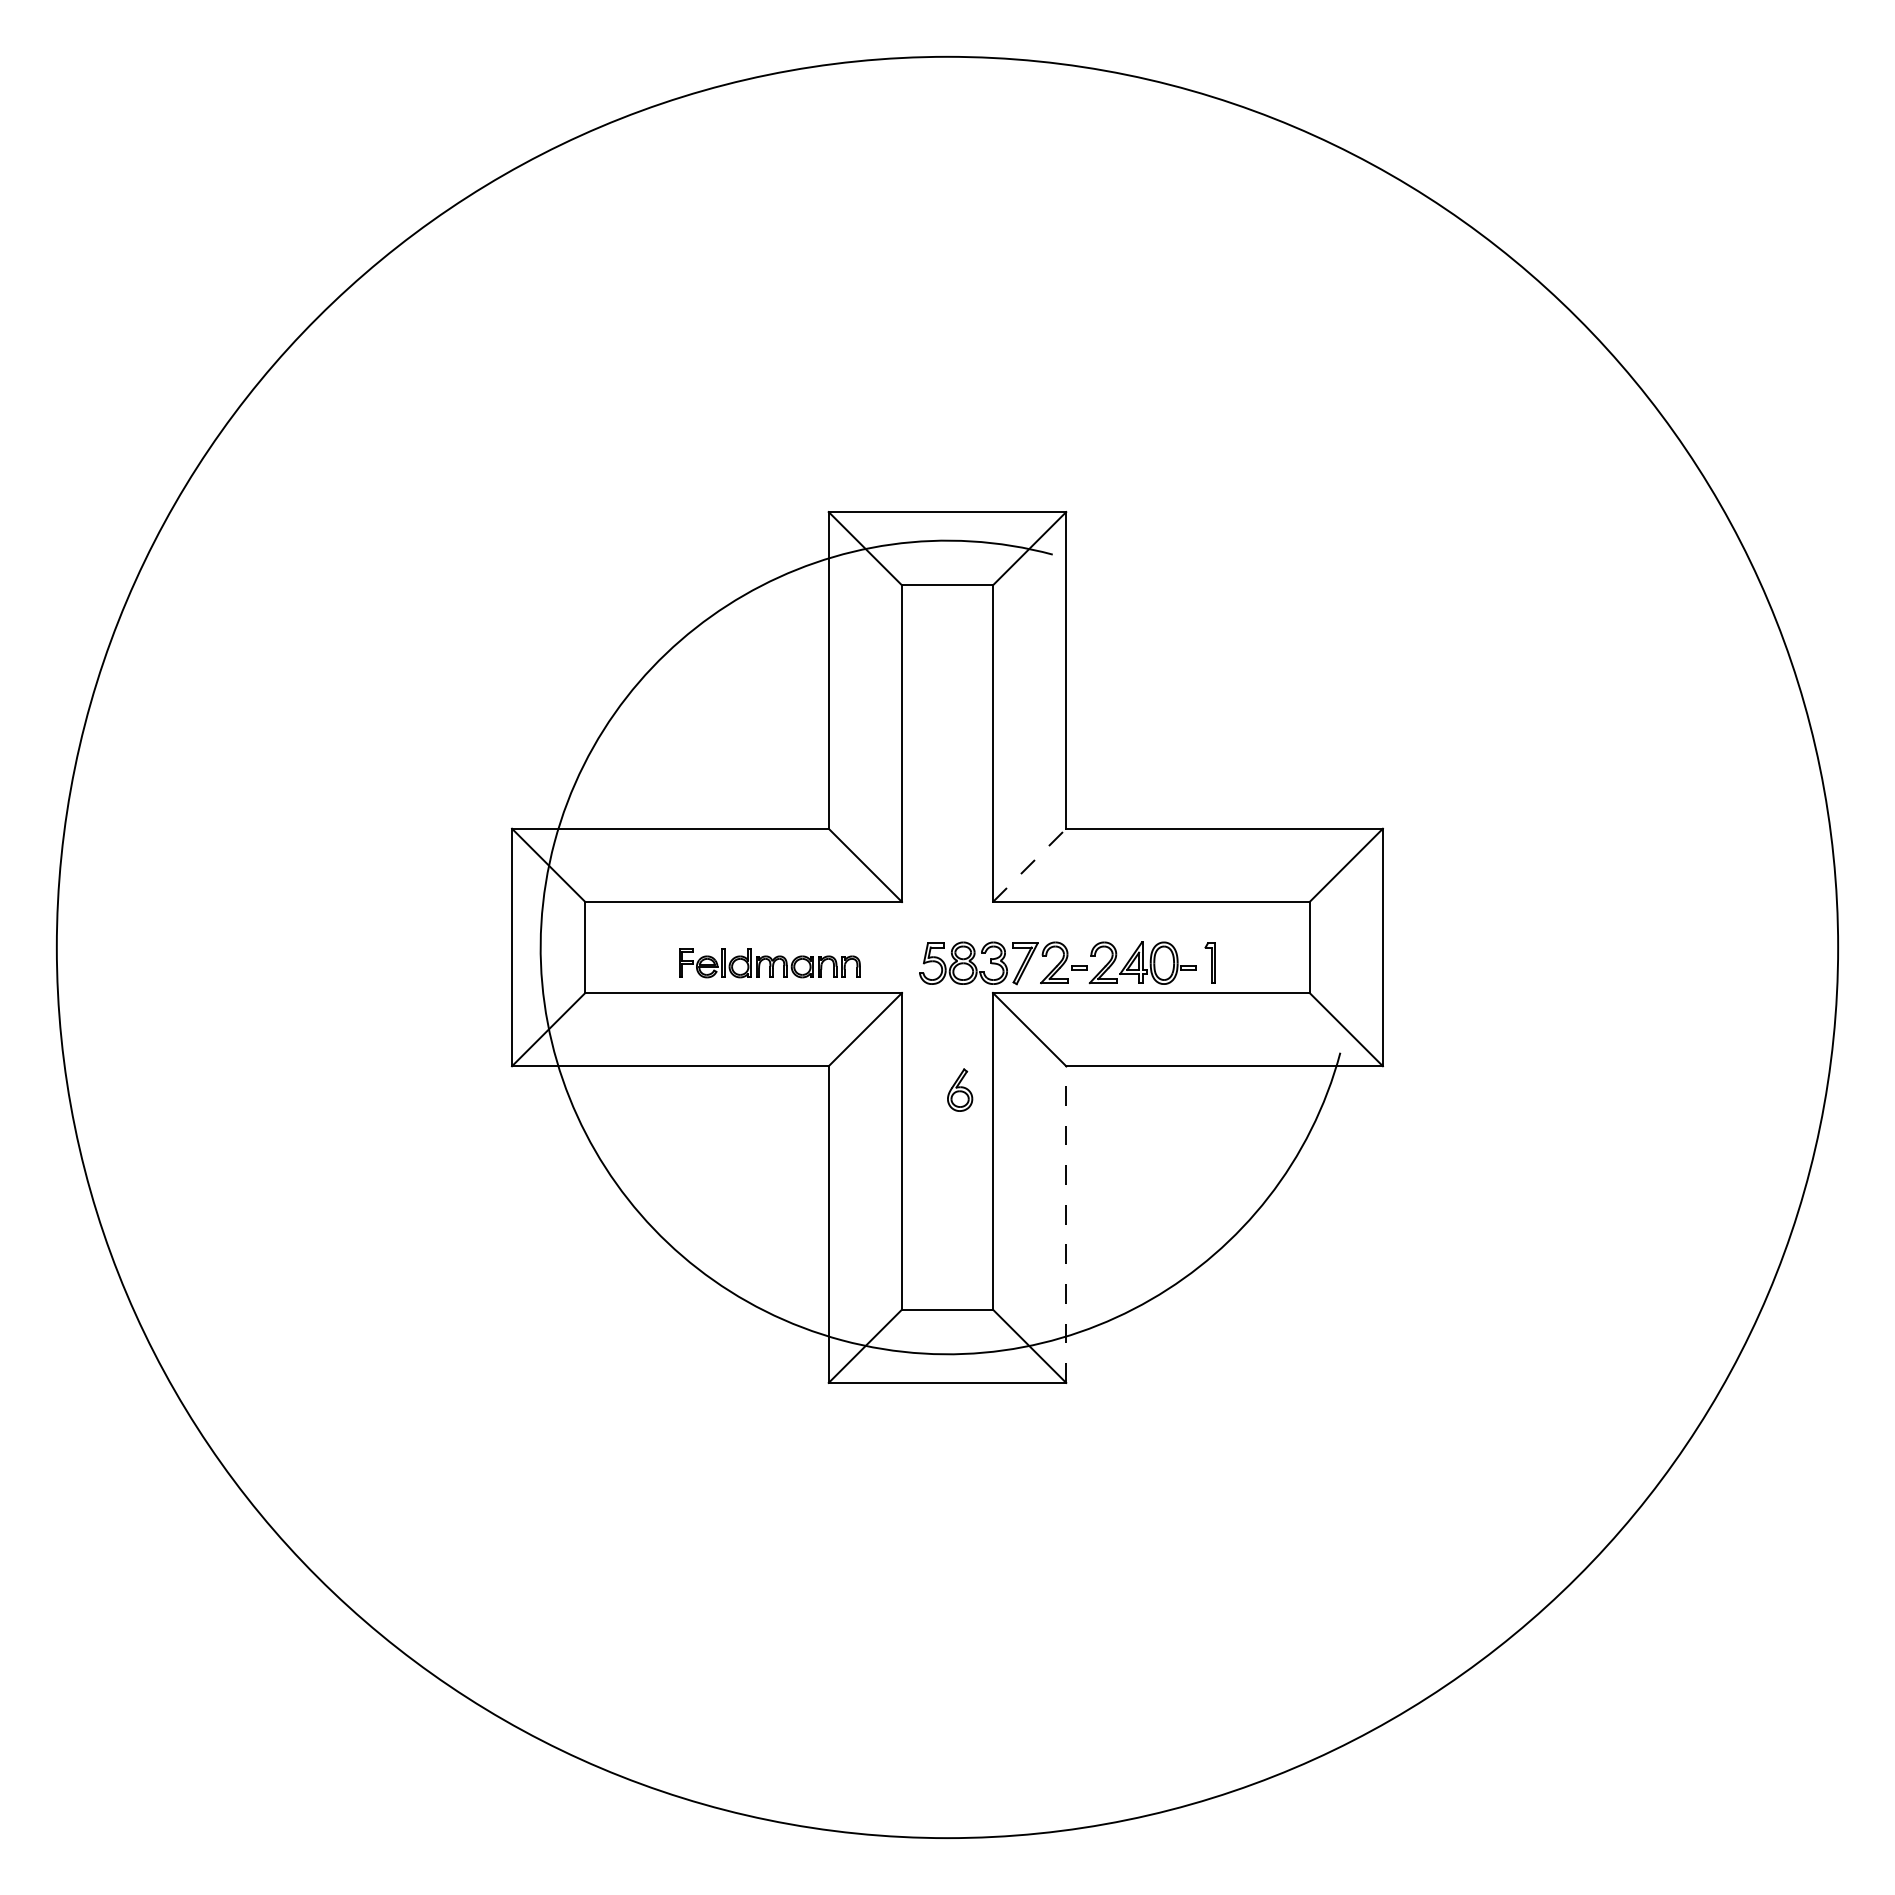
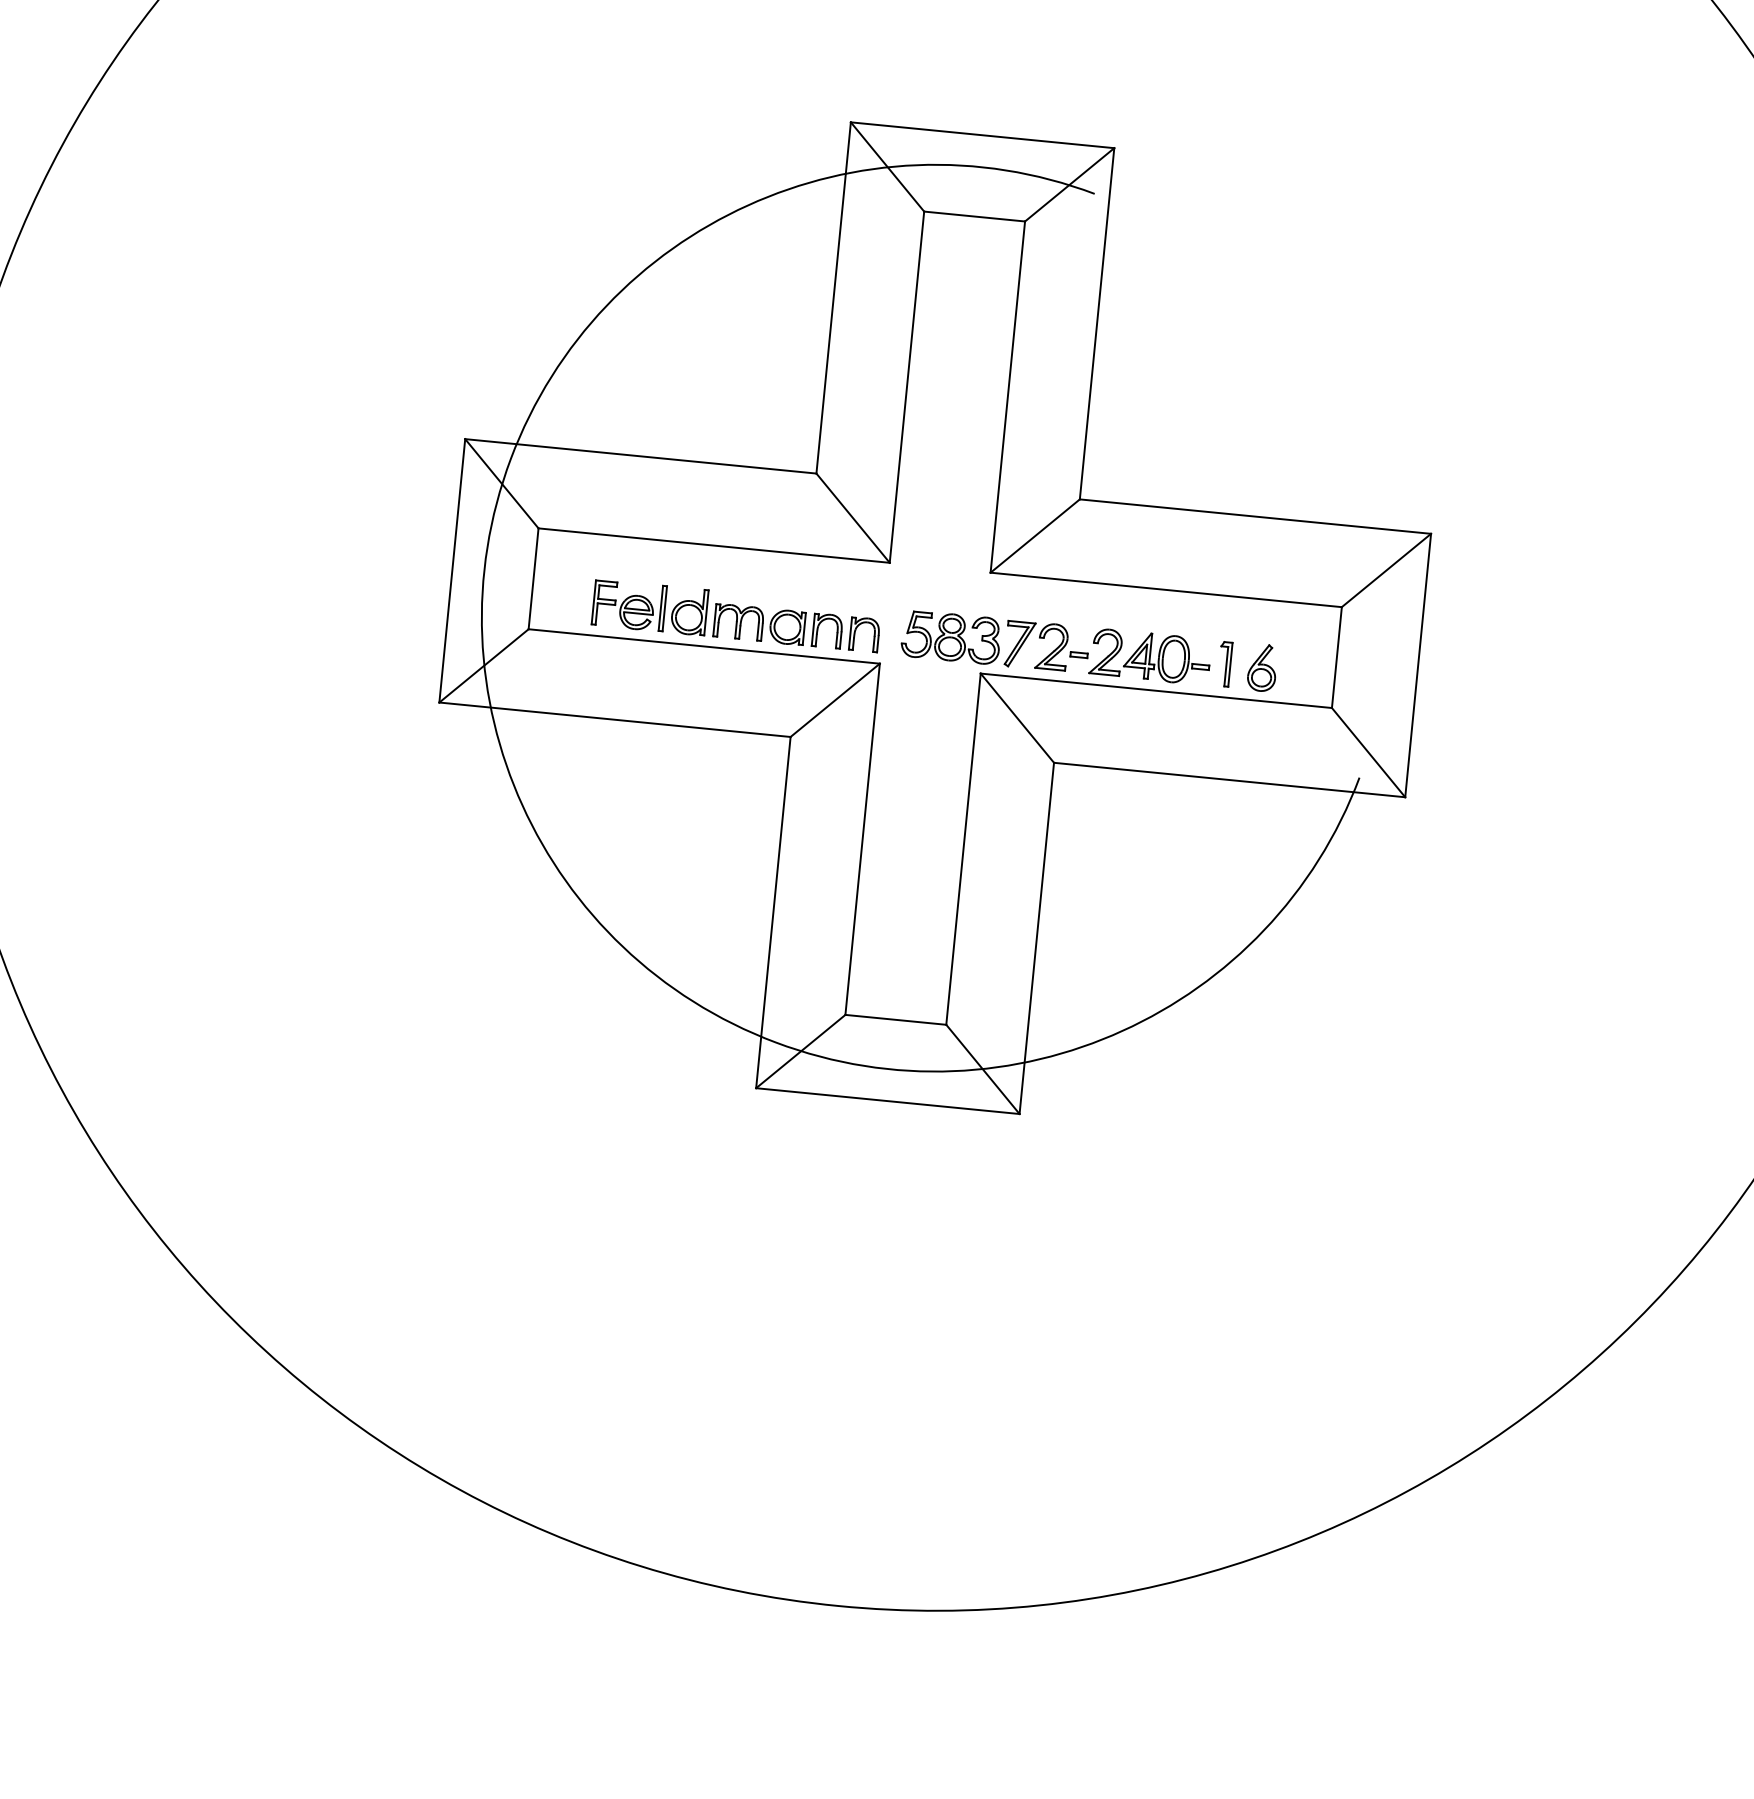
line: (1029, 865) -> (1035, 536), dashed -> solid
part: (769, 962) -> (736, 615), size x1.43
part: (960, 1089) -> (1263, 667), moved
line: (1066, 1224) -> (1037, 938), dashed -> solid

